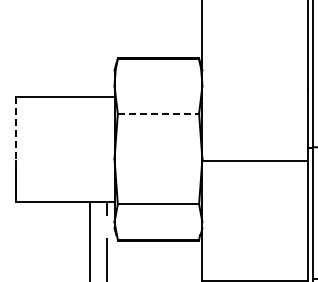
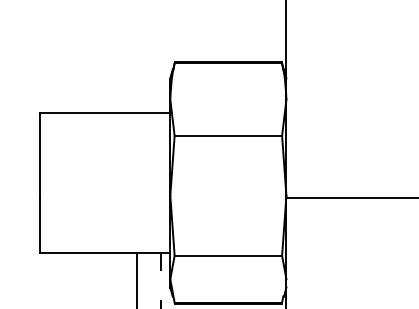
line: (158, 113) -> (228, 135), dashed -> solid
line: (16, 129) -> (40, 156), dashed -> solid

